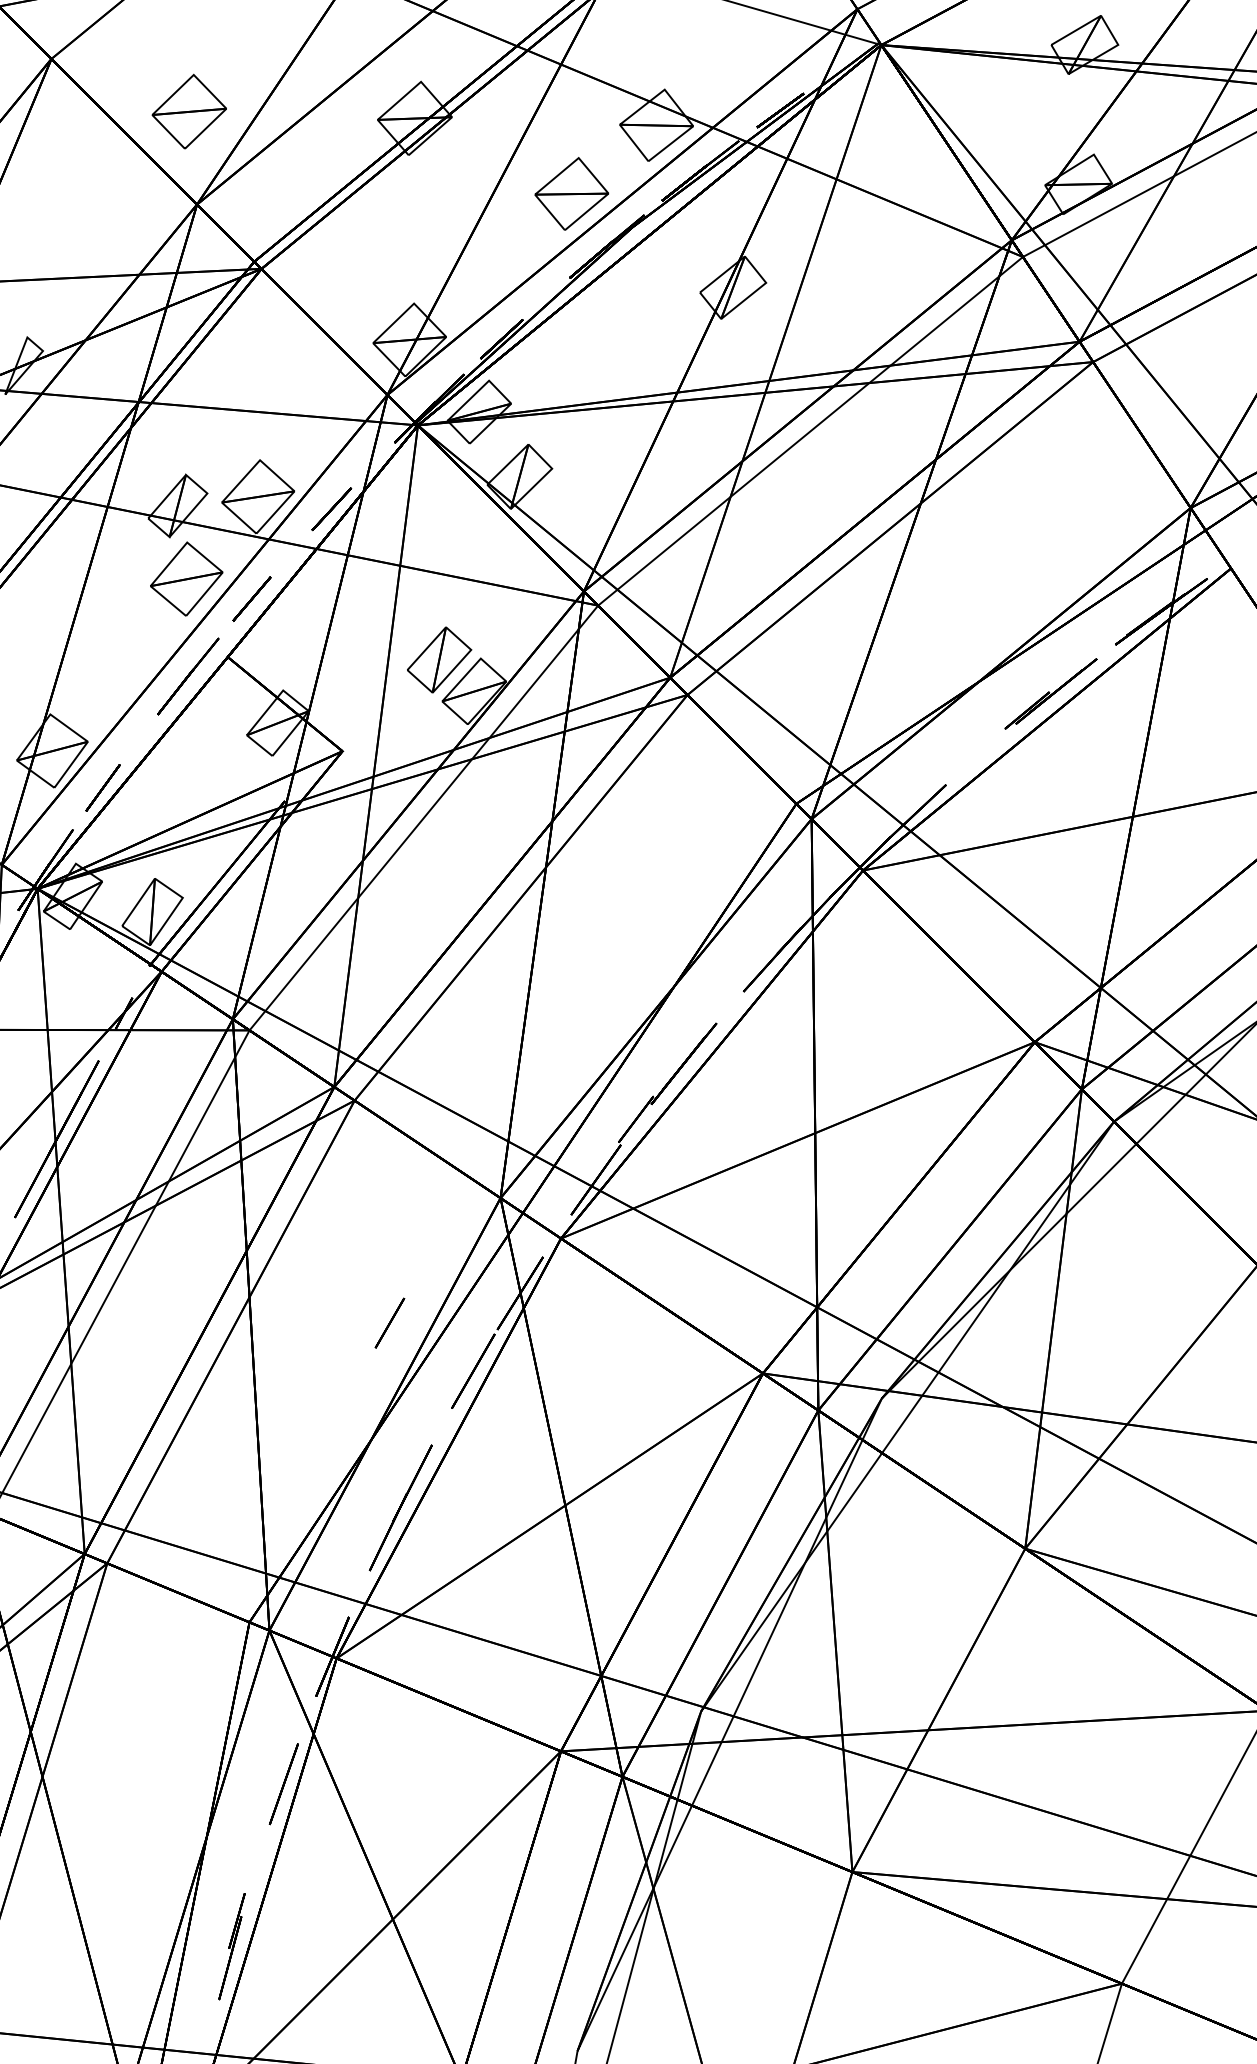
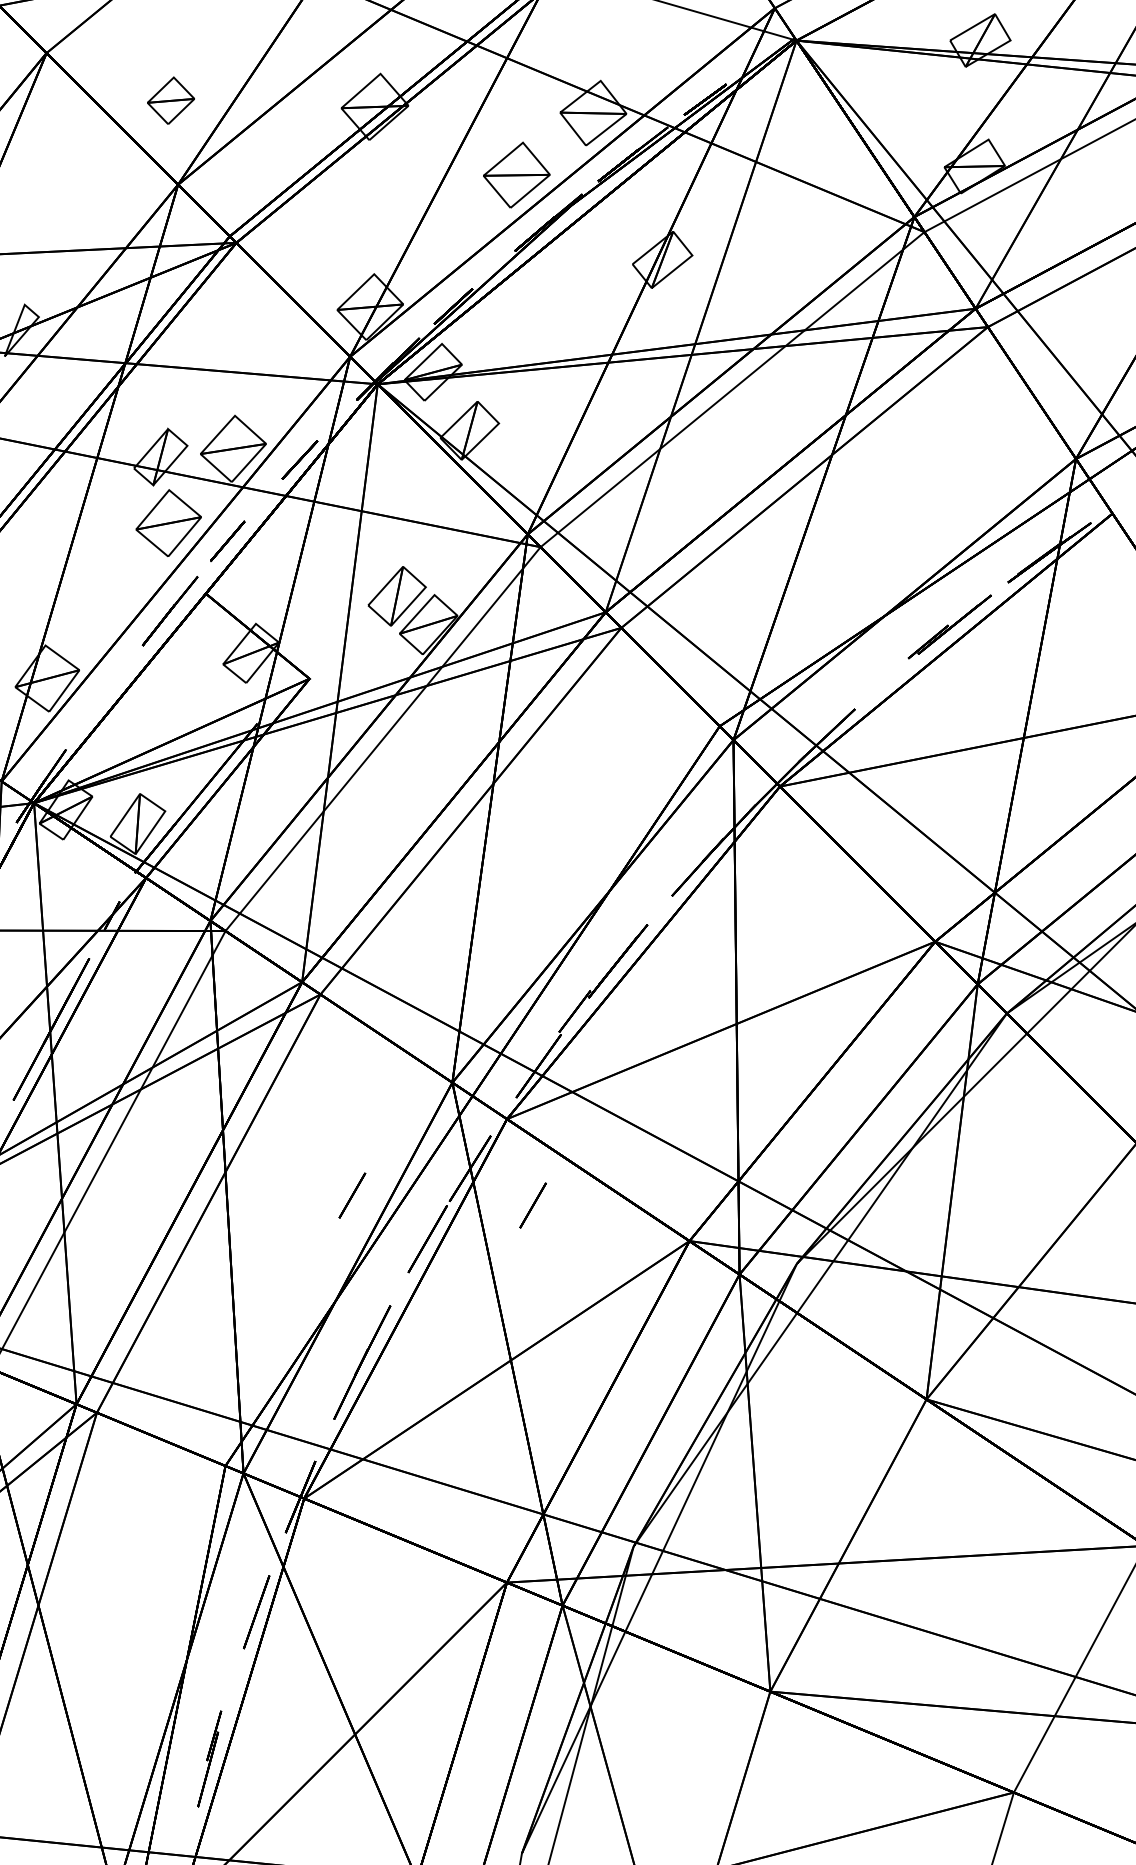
part: (188, 111) -> (170, 100), size x0.7
line: (102, 787) -> (92, 711), removed
line: (589, 1333) -> (532, 1204), added

